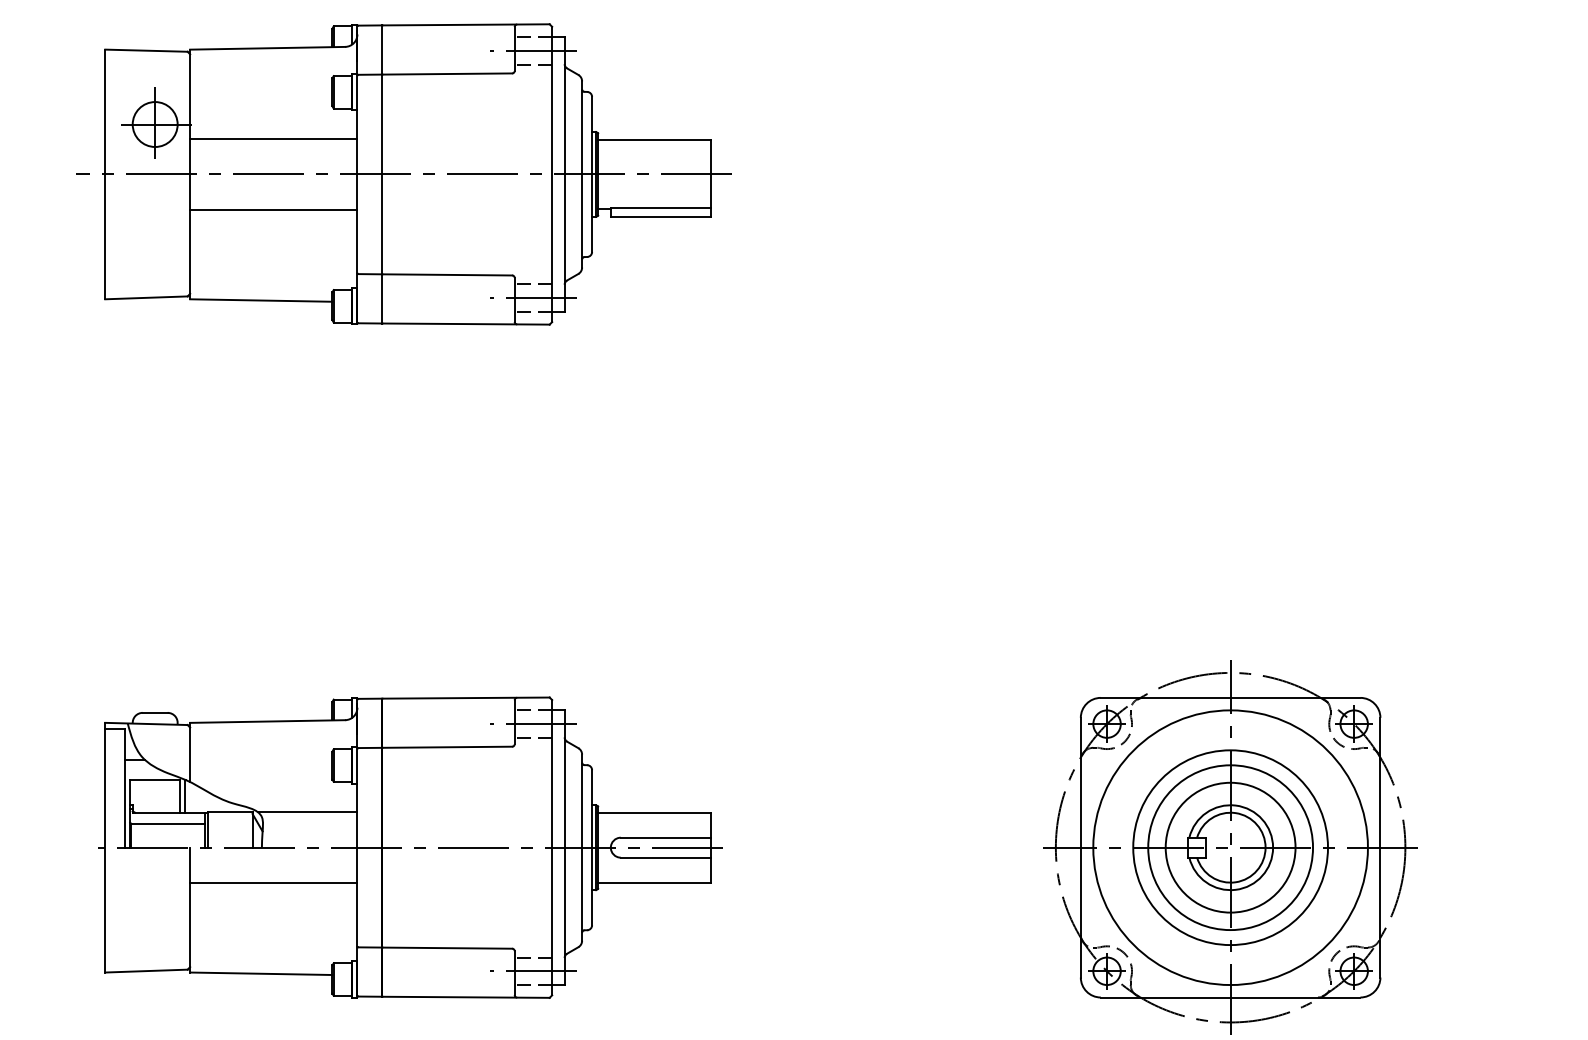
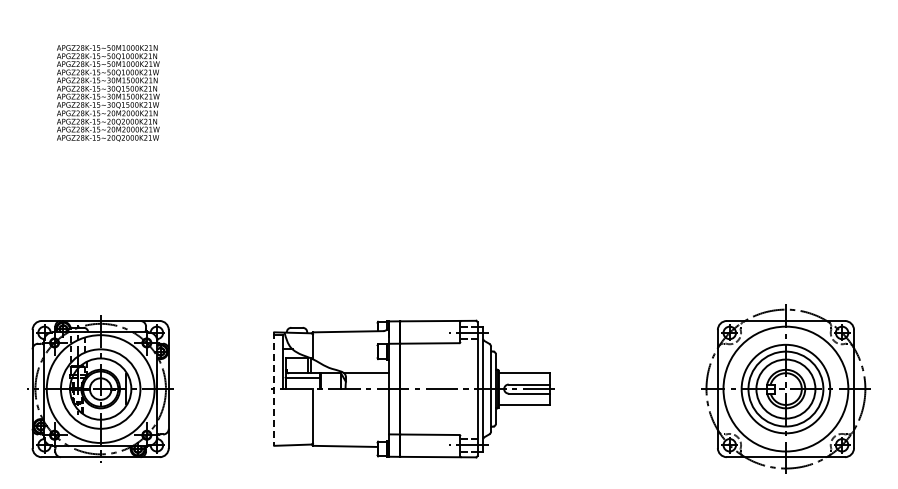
part: (402, 173) -> (409, 82), removed
line: (105, 848) -> (274, 389), solid -> dashed
line: (272, 883) -> (350, 405), removed

